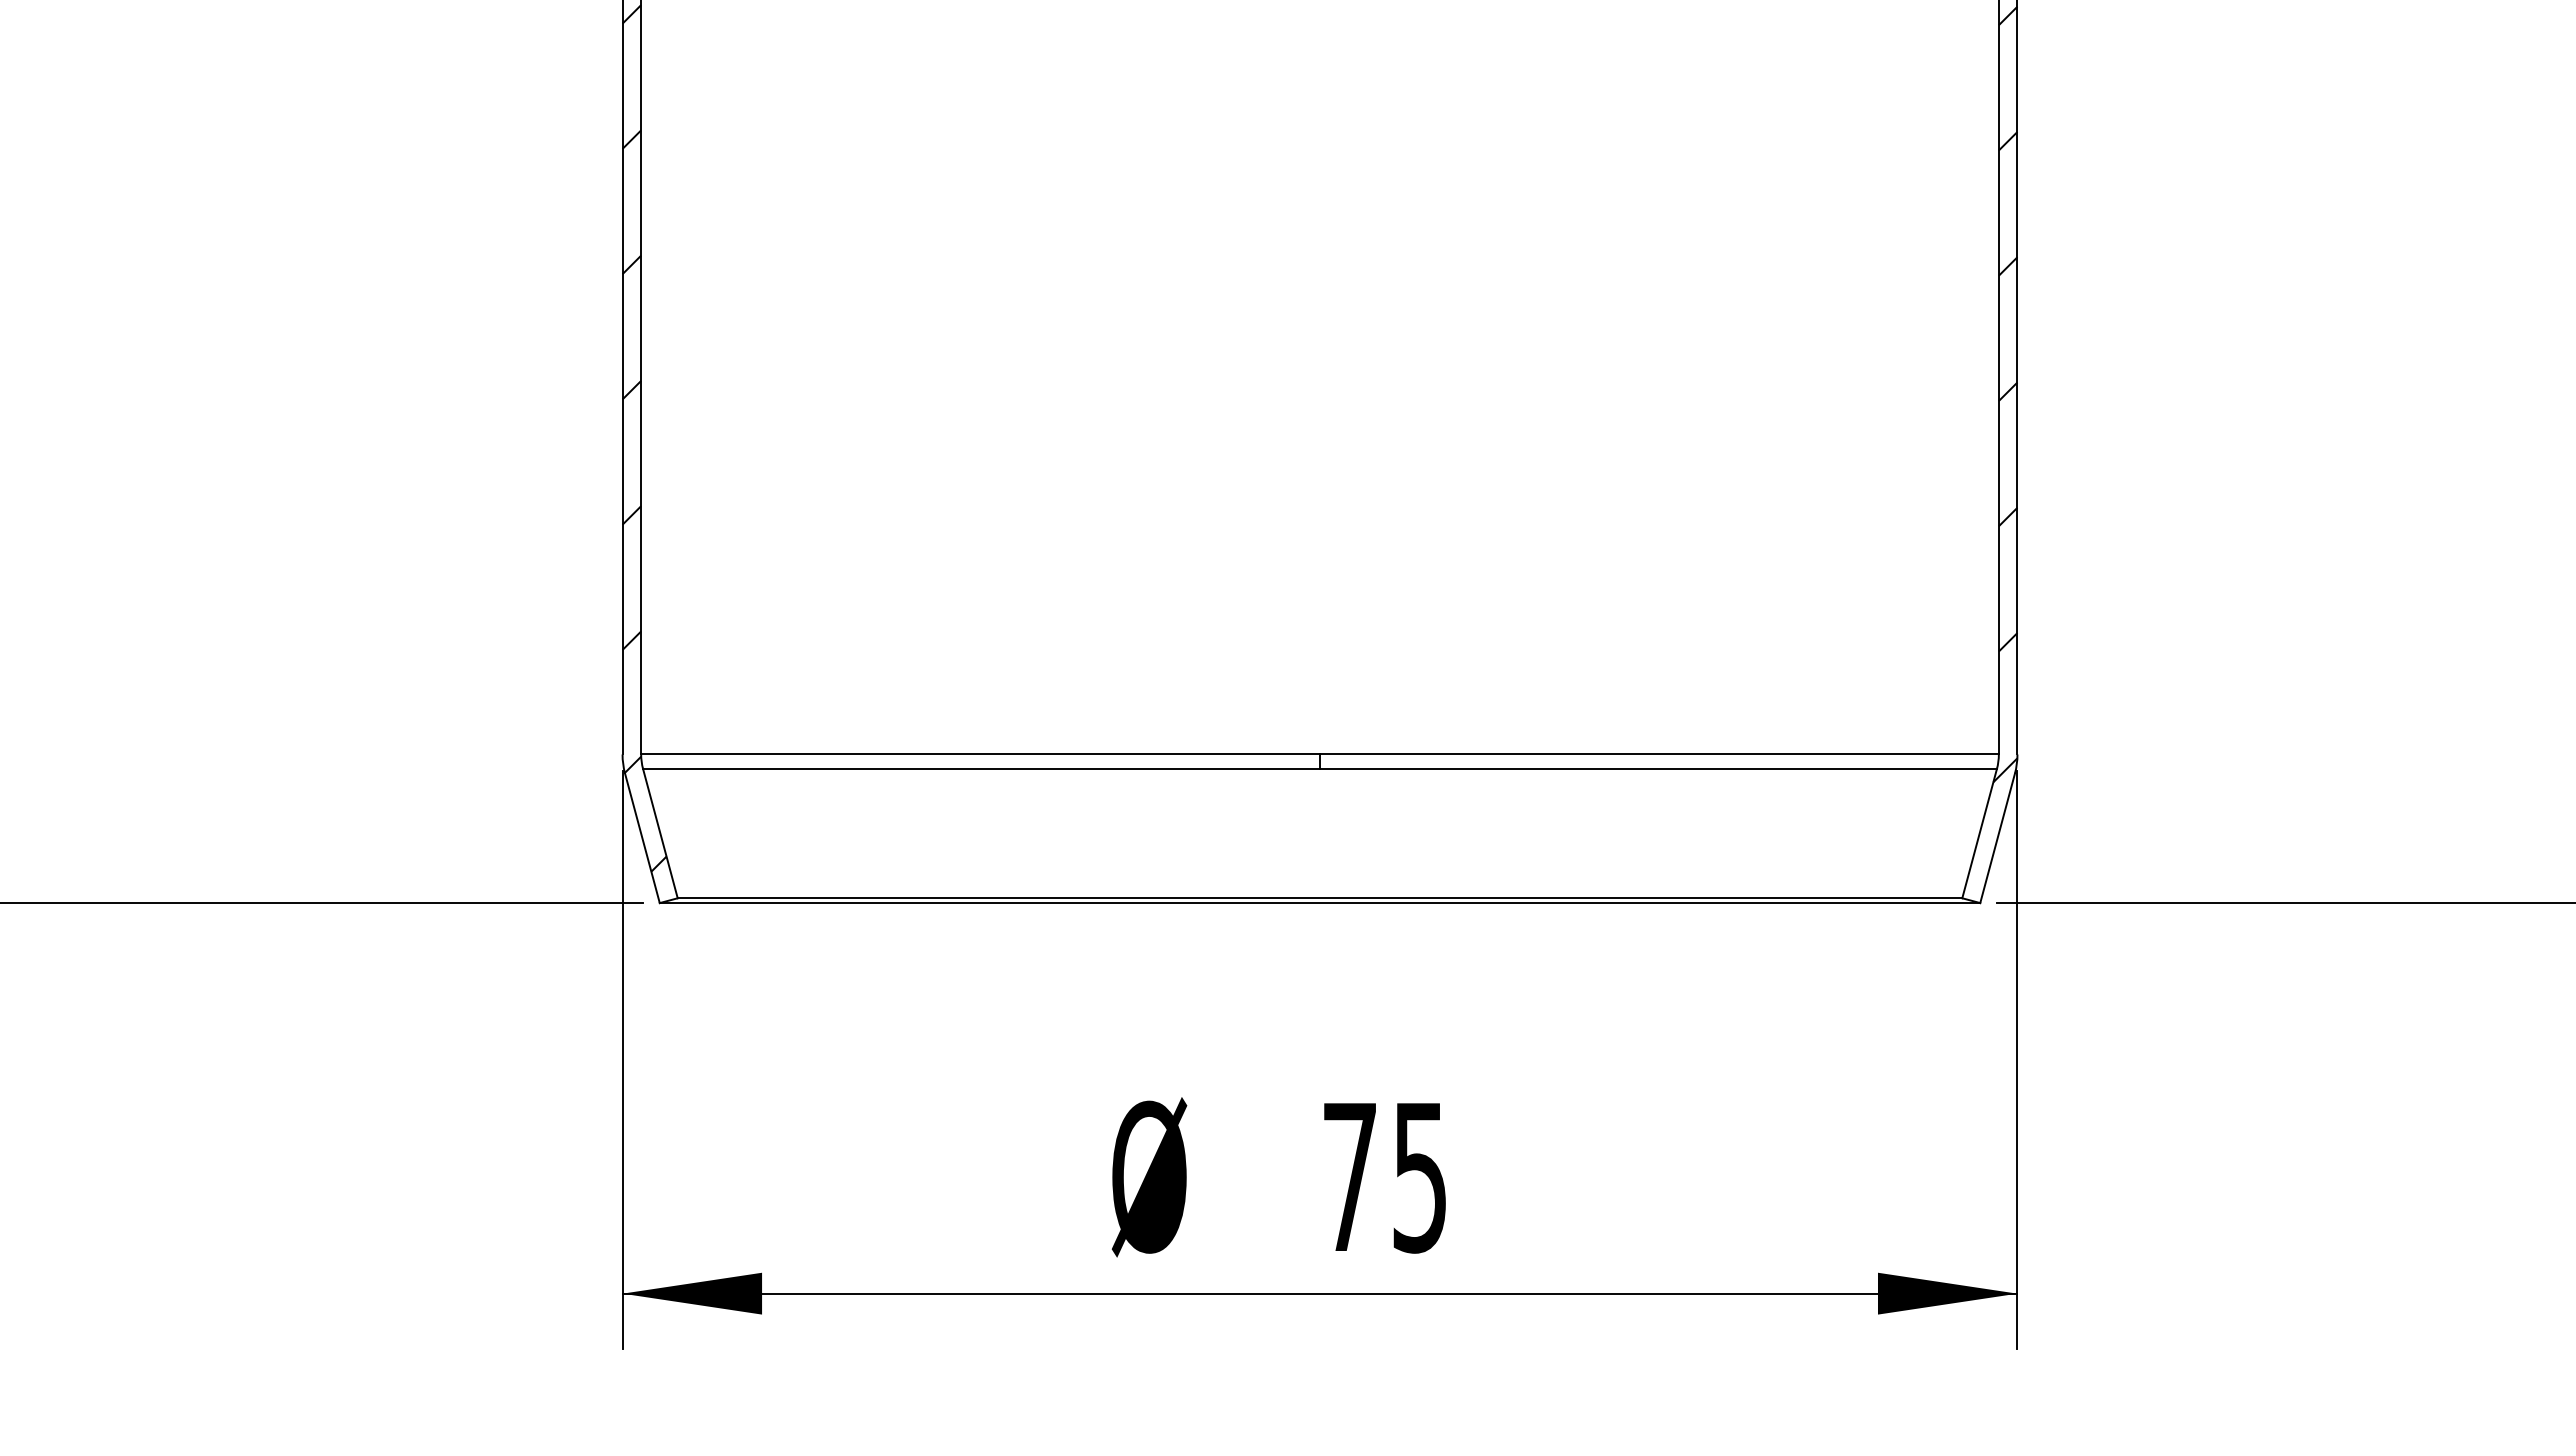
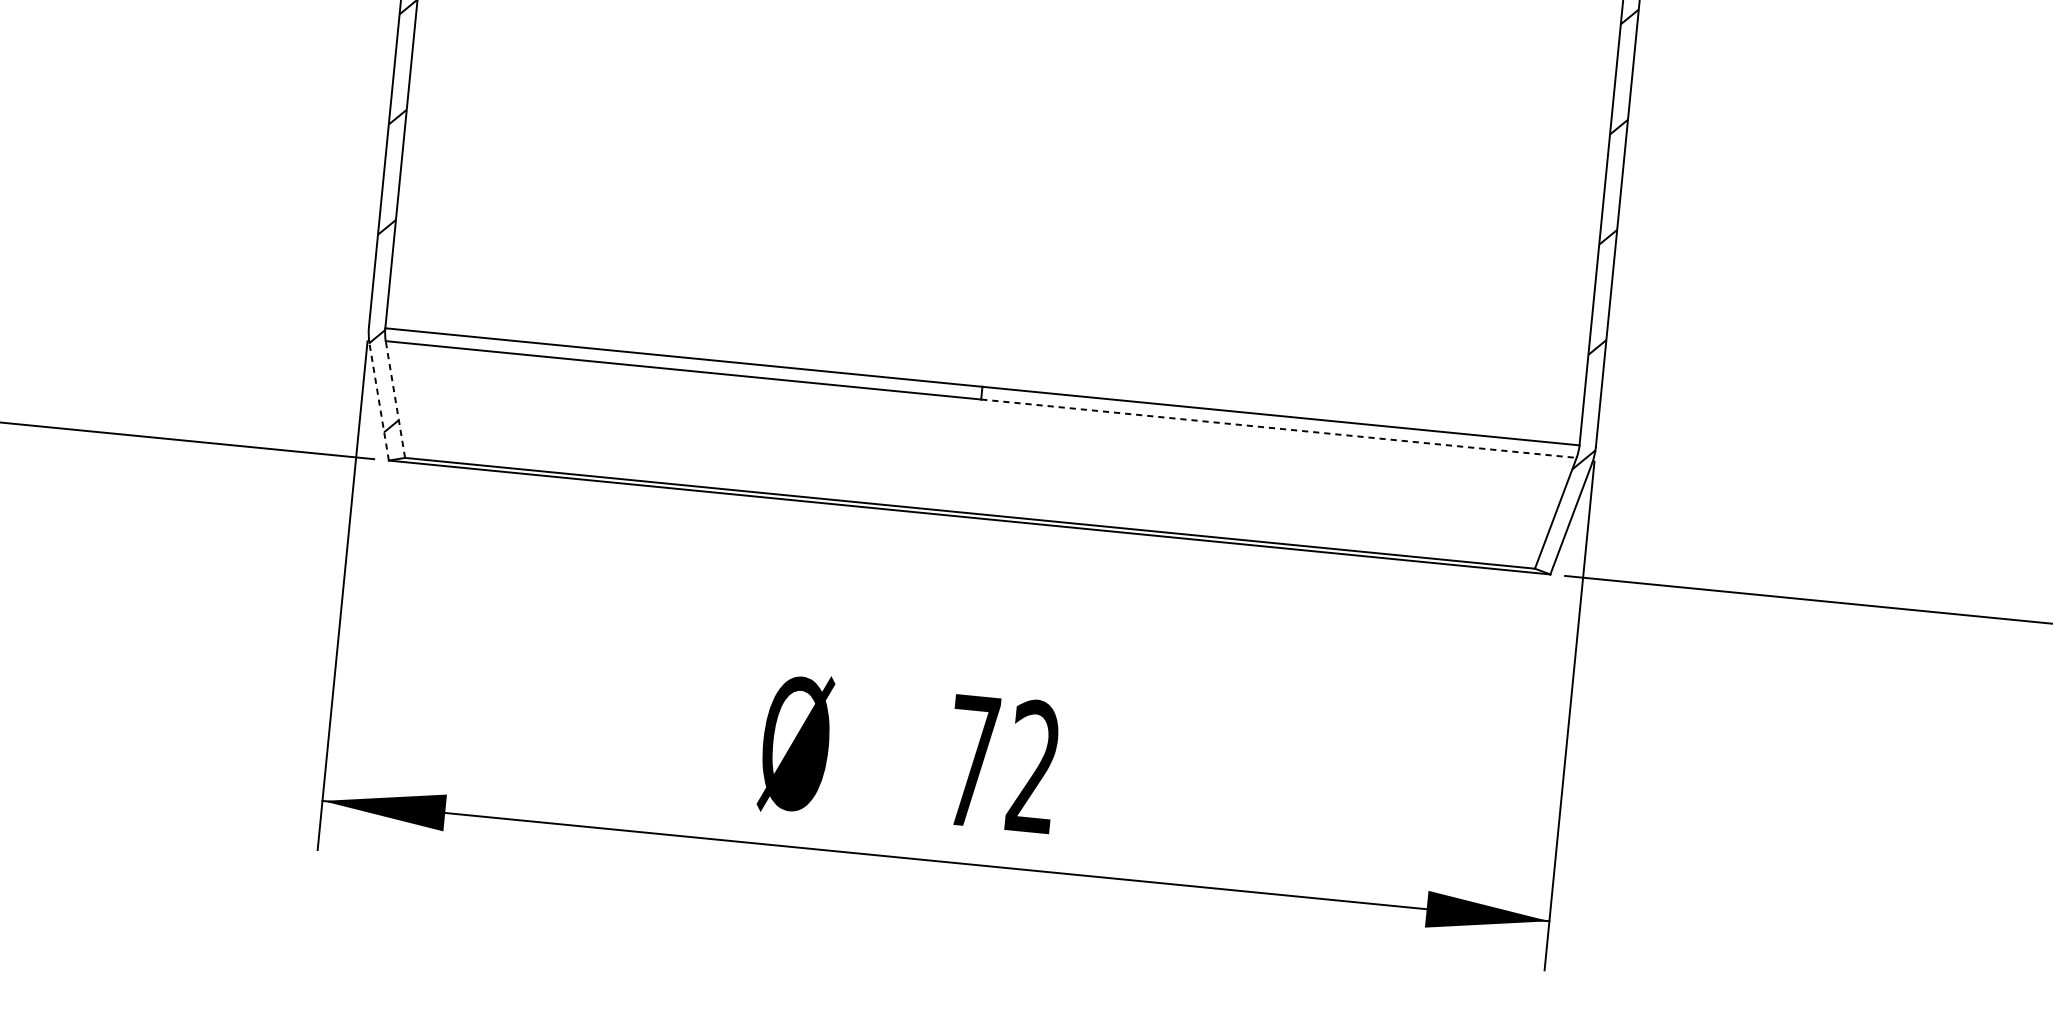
line: (1658, 768) -> (1278, 428), solid -> dashed
line: (660, 833) -> (395, 399), solid -> dashed
line: (642, 838) -> (379, 402), solid -> dashed
text: (1419, 1176) -> (1033, 766), 75 -> 72

